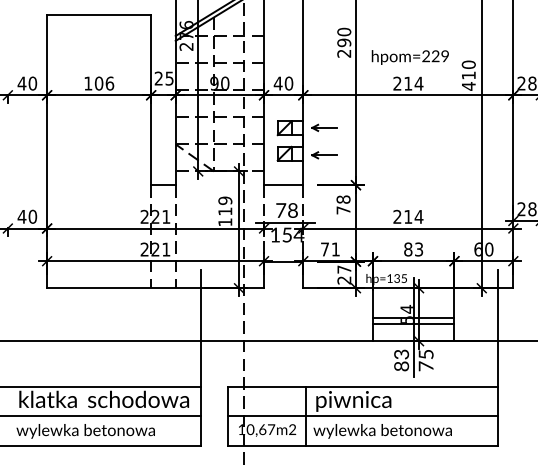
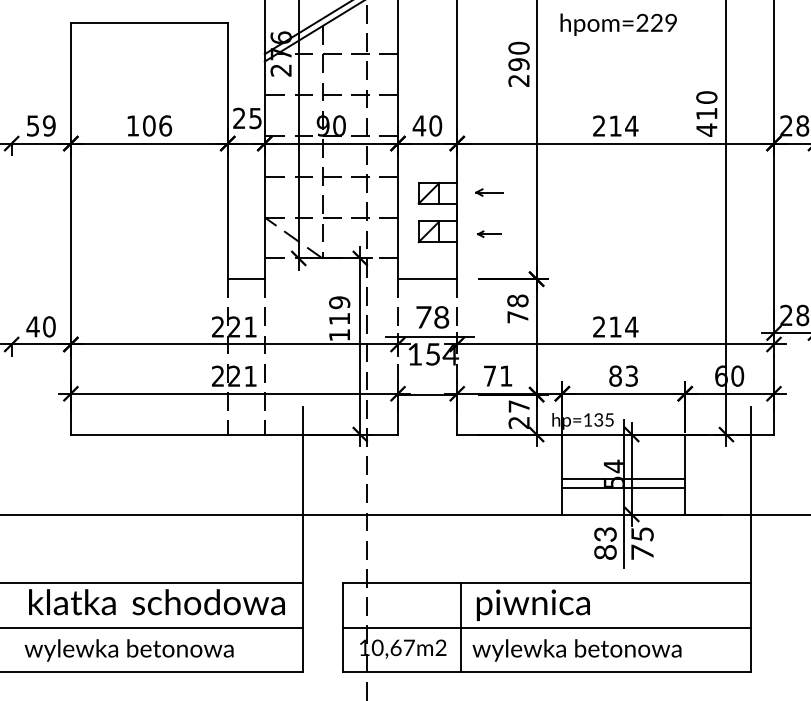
text: (409, 57) -> (617, 24), moved
text: (26, 83) -> (39, 125), 40 -> 59
part: (324, 127) -> (489, 192), size x0.7
part: (324, 155) -> (489, 234), size x0.6

